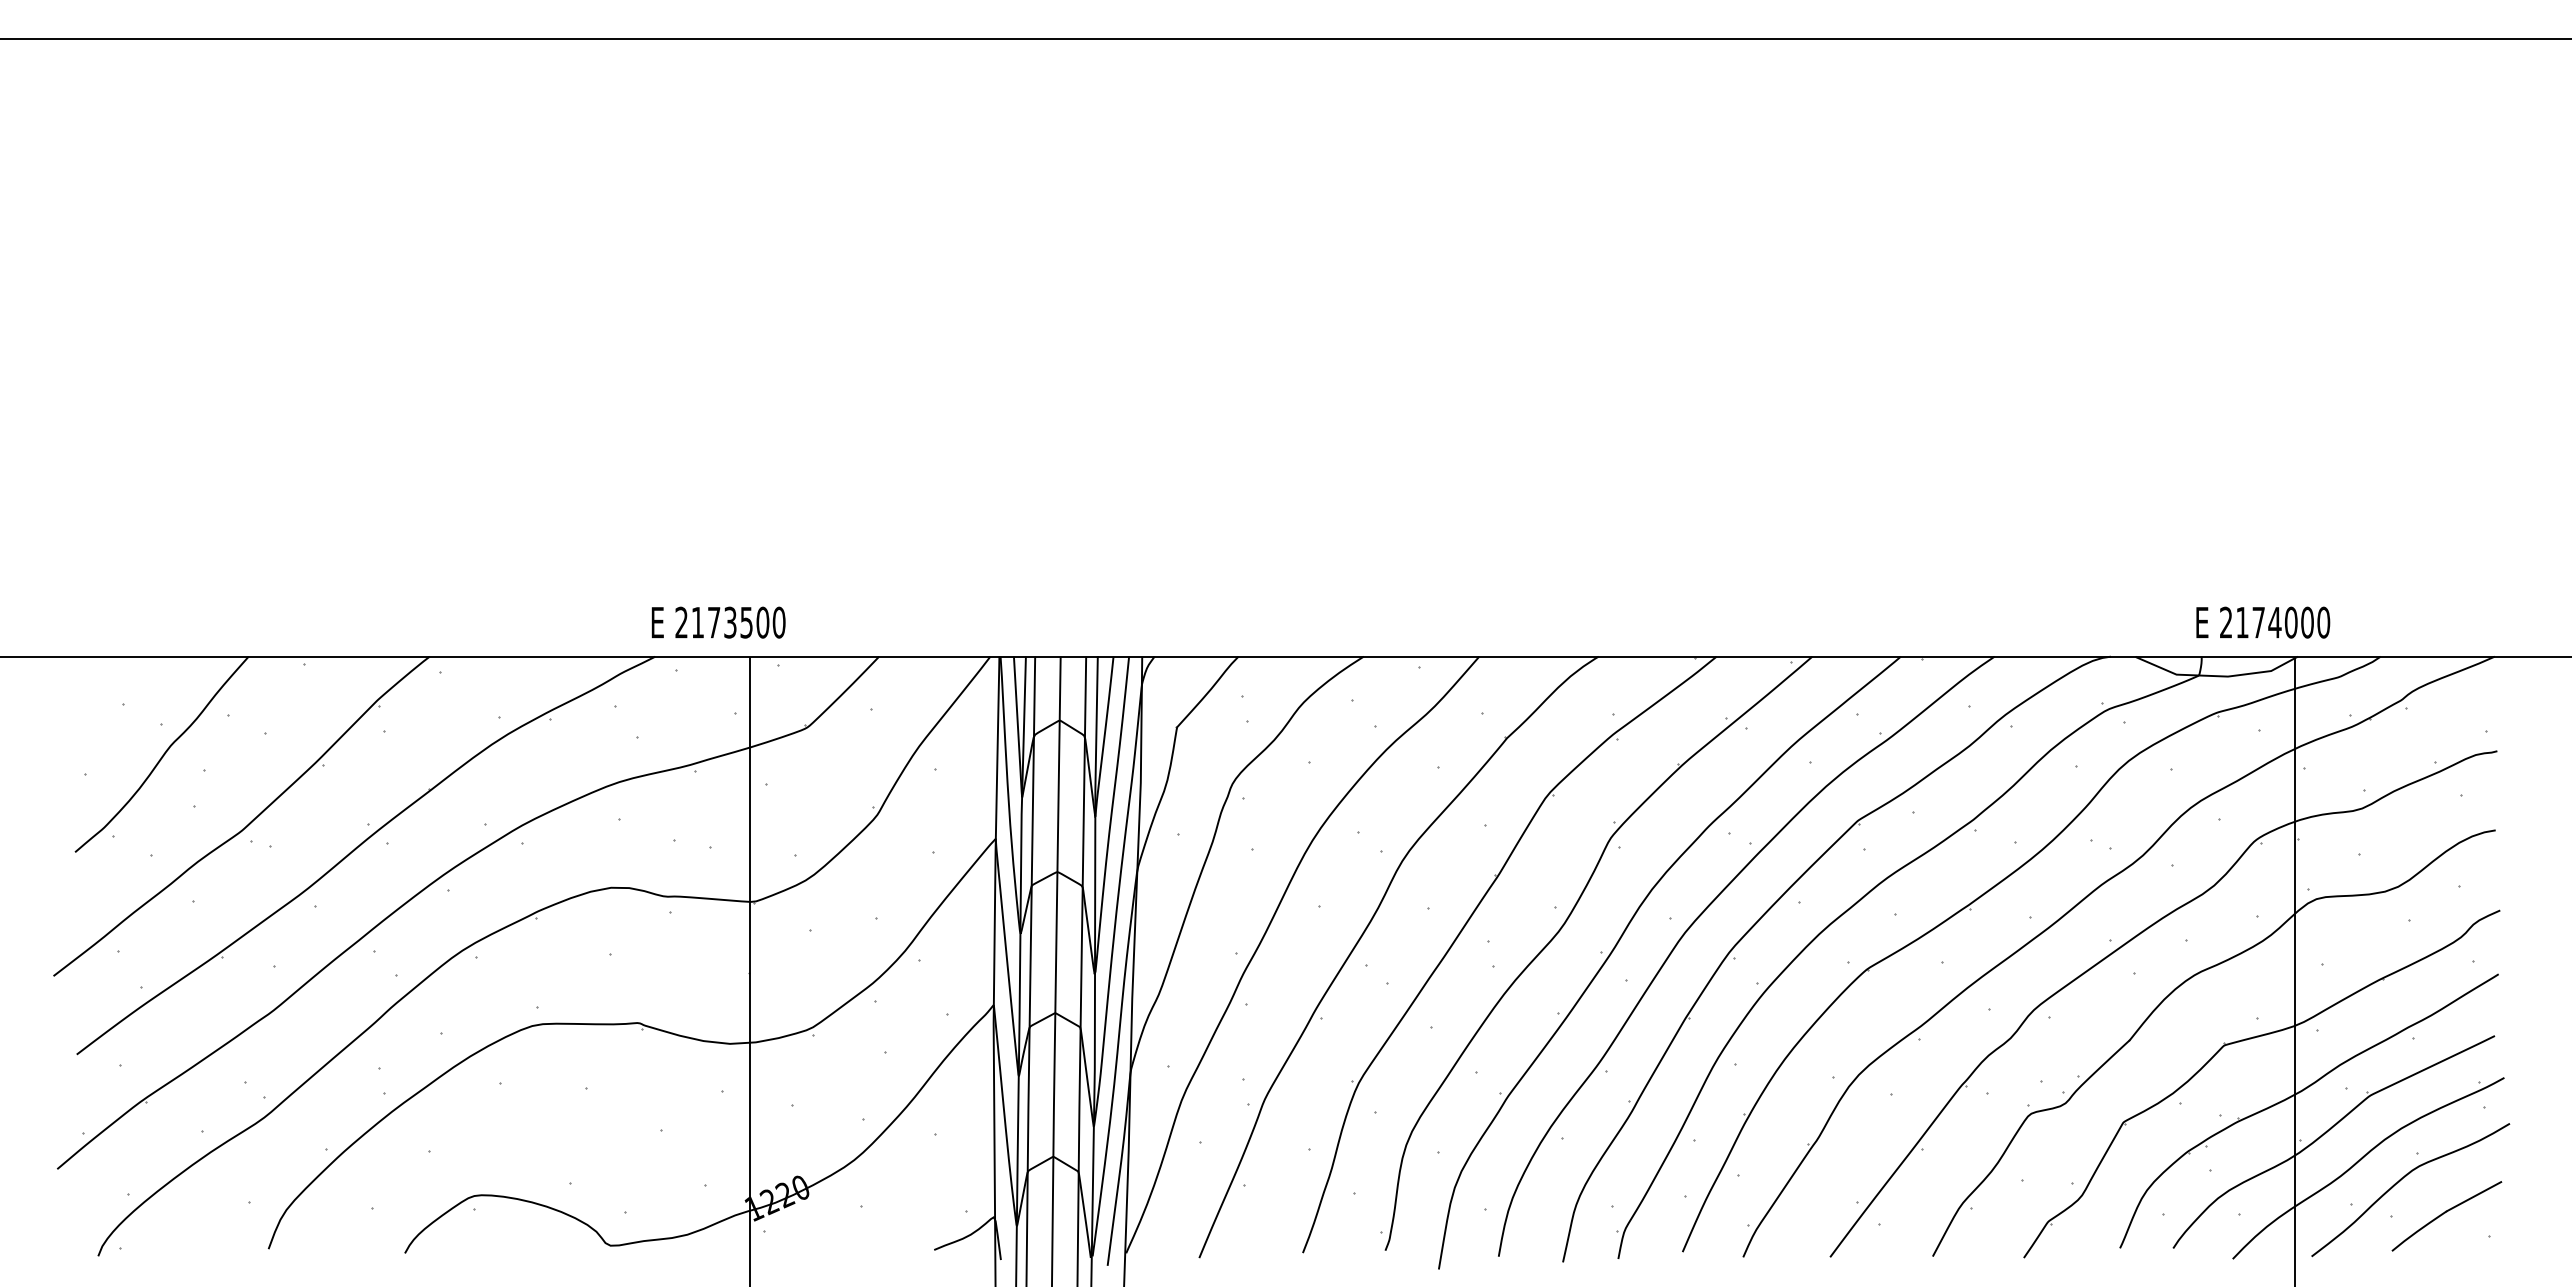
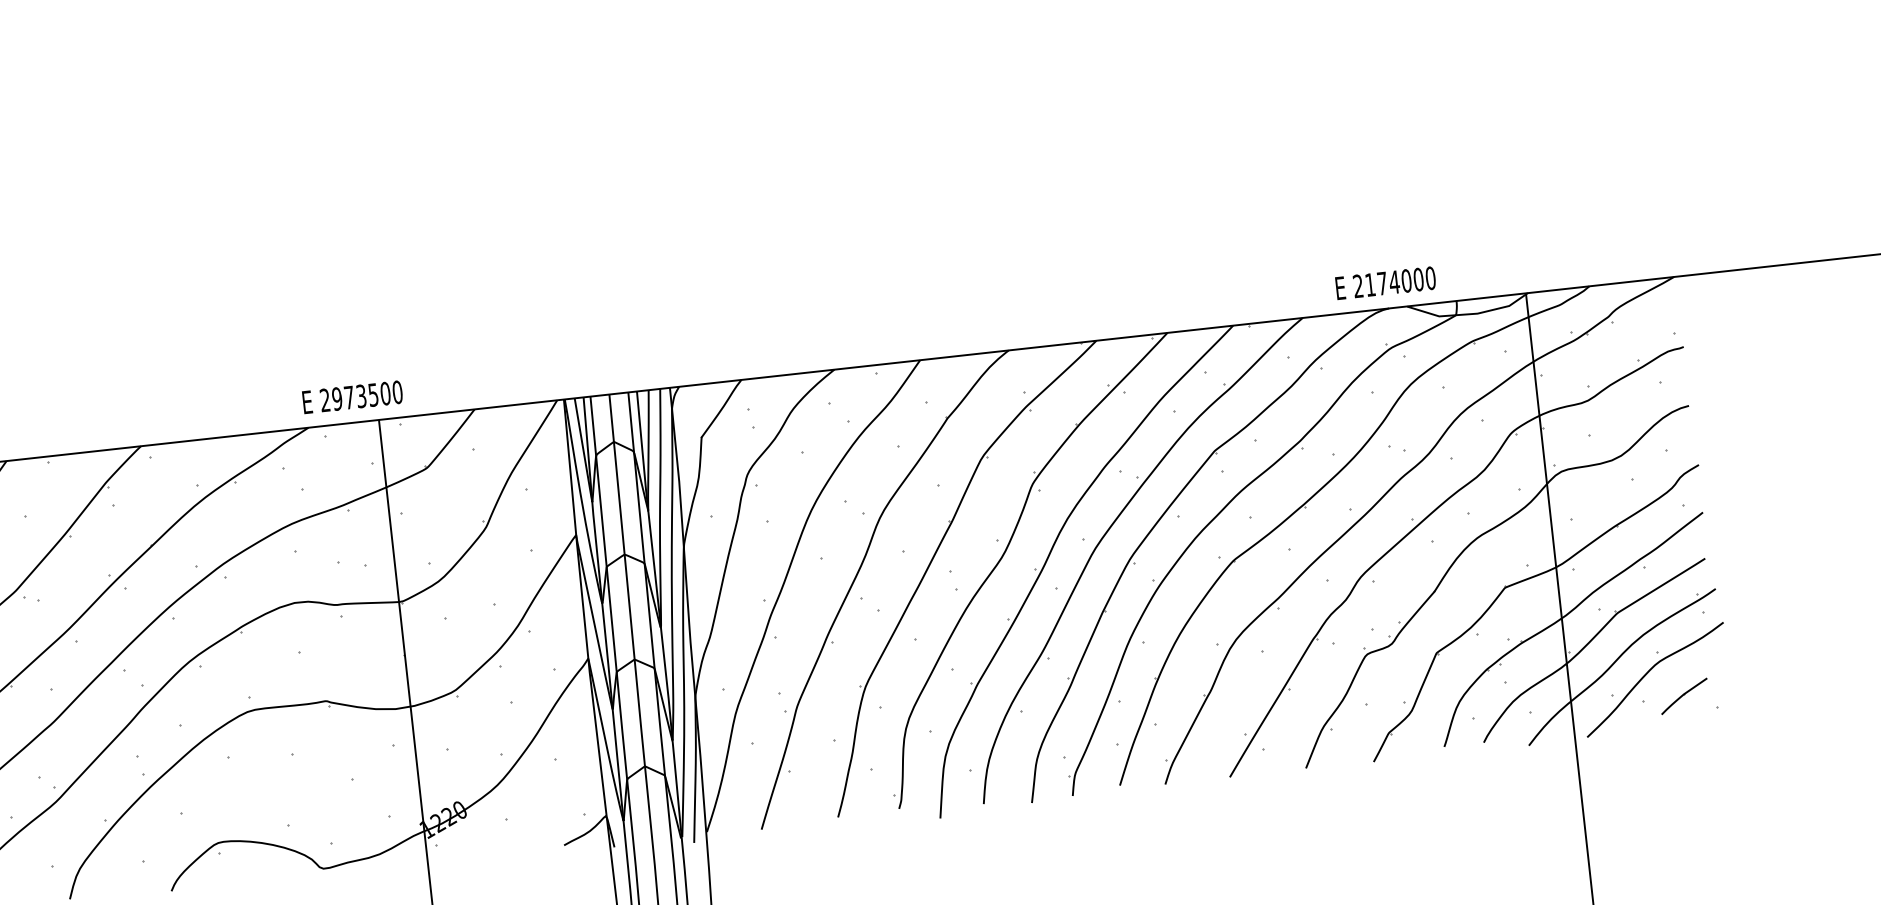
text: (697, 622) -> (336, 398), 2173500 -> 2973500
text: (2263, 622) -> (1385, 283), moved
part: (2446, 1216) -> (1684, 696), size x0.6

